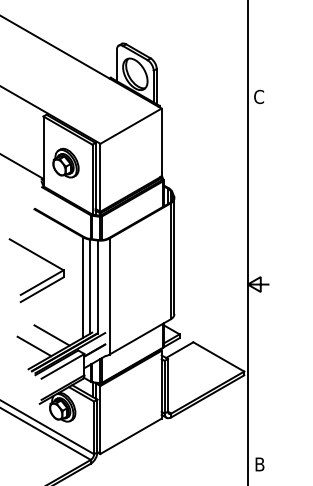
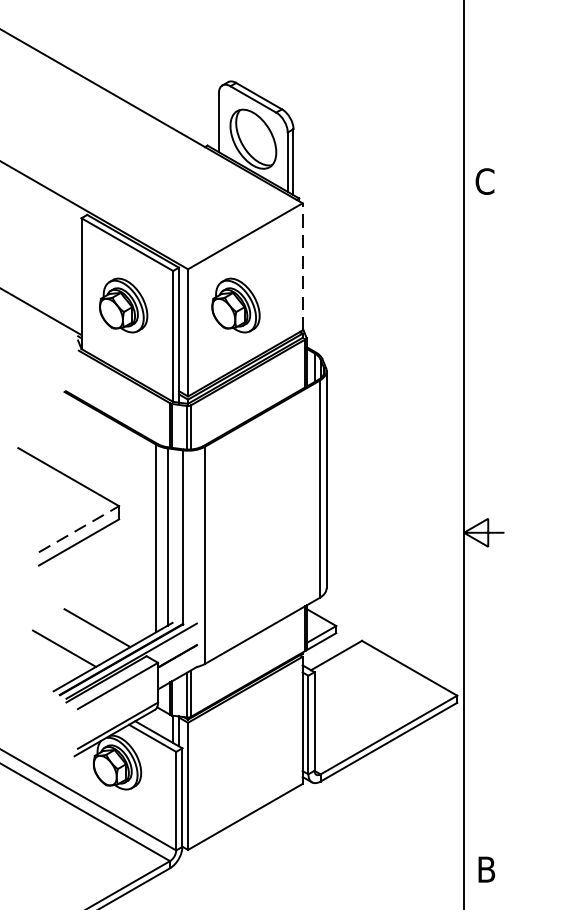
line: (161, 142) -> (302, 266), solid -> dashed
part: (125, 162) -> (234, 304), added
line: (42, 282) -> (79, 528), solid -> dashed

